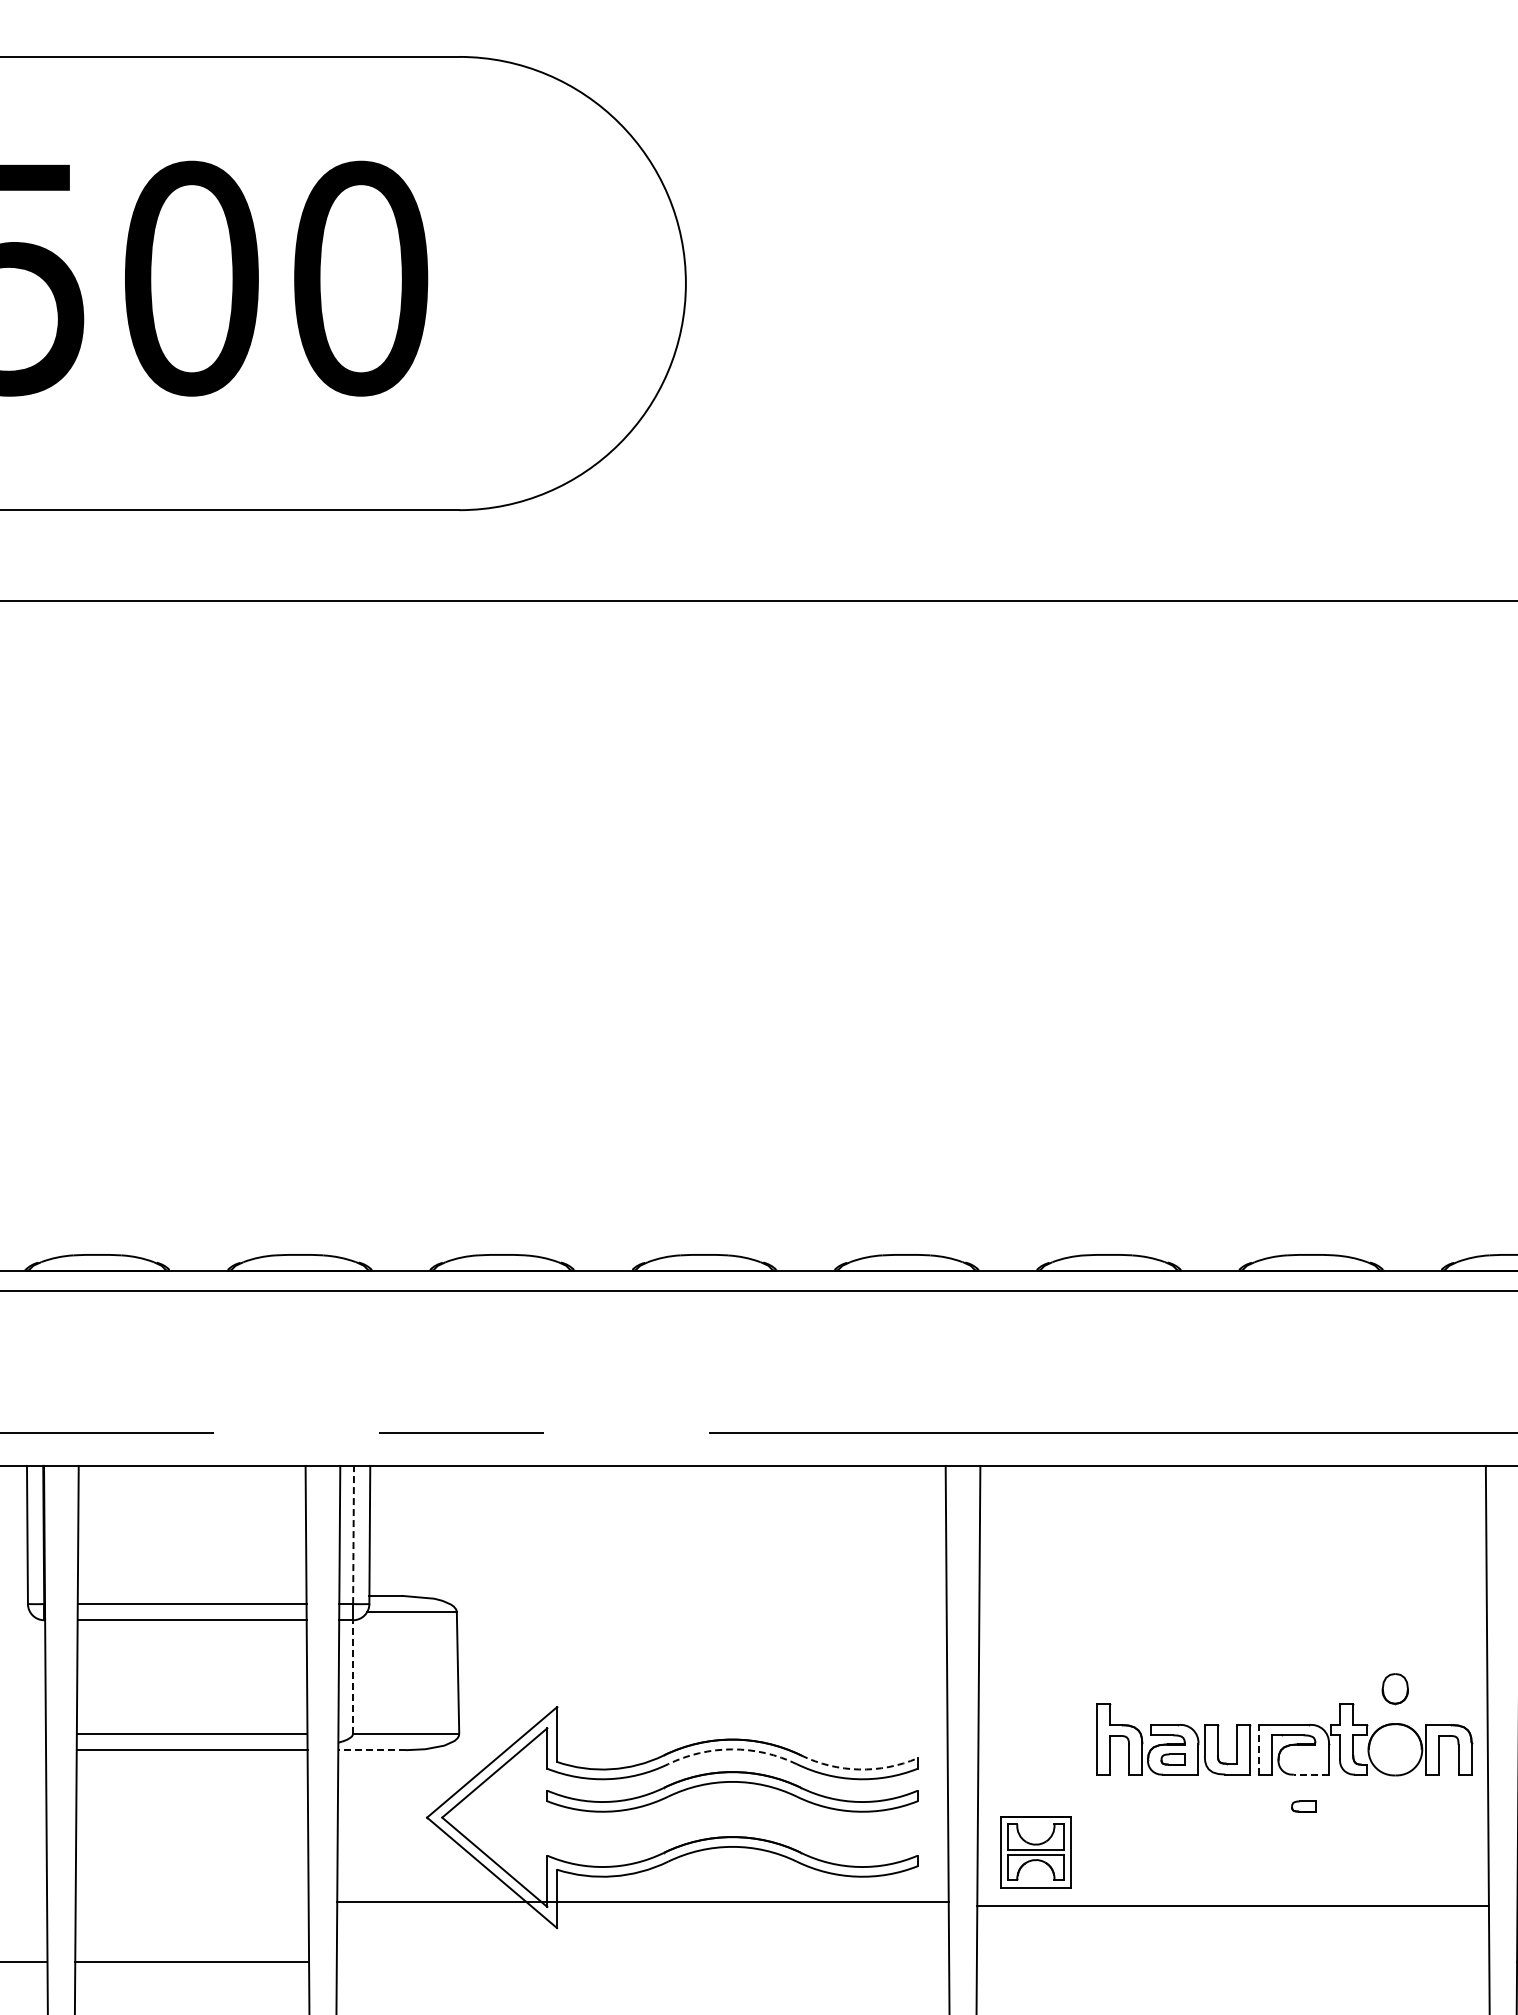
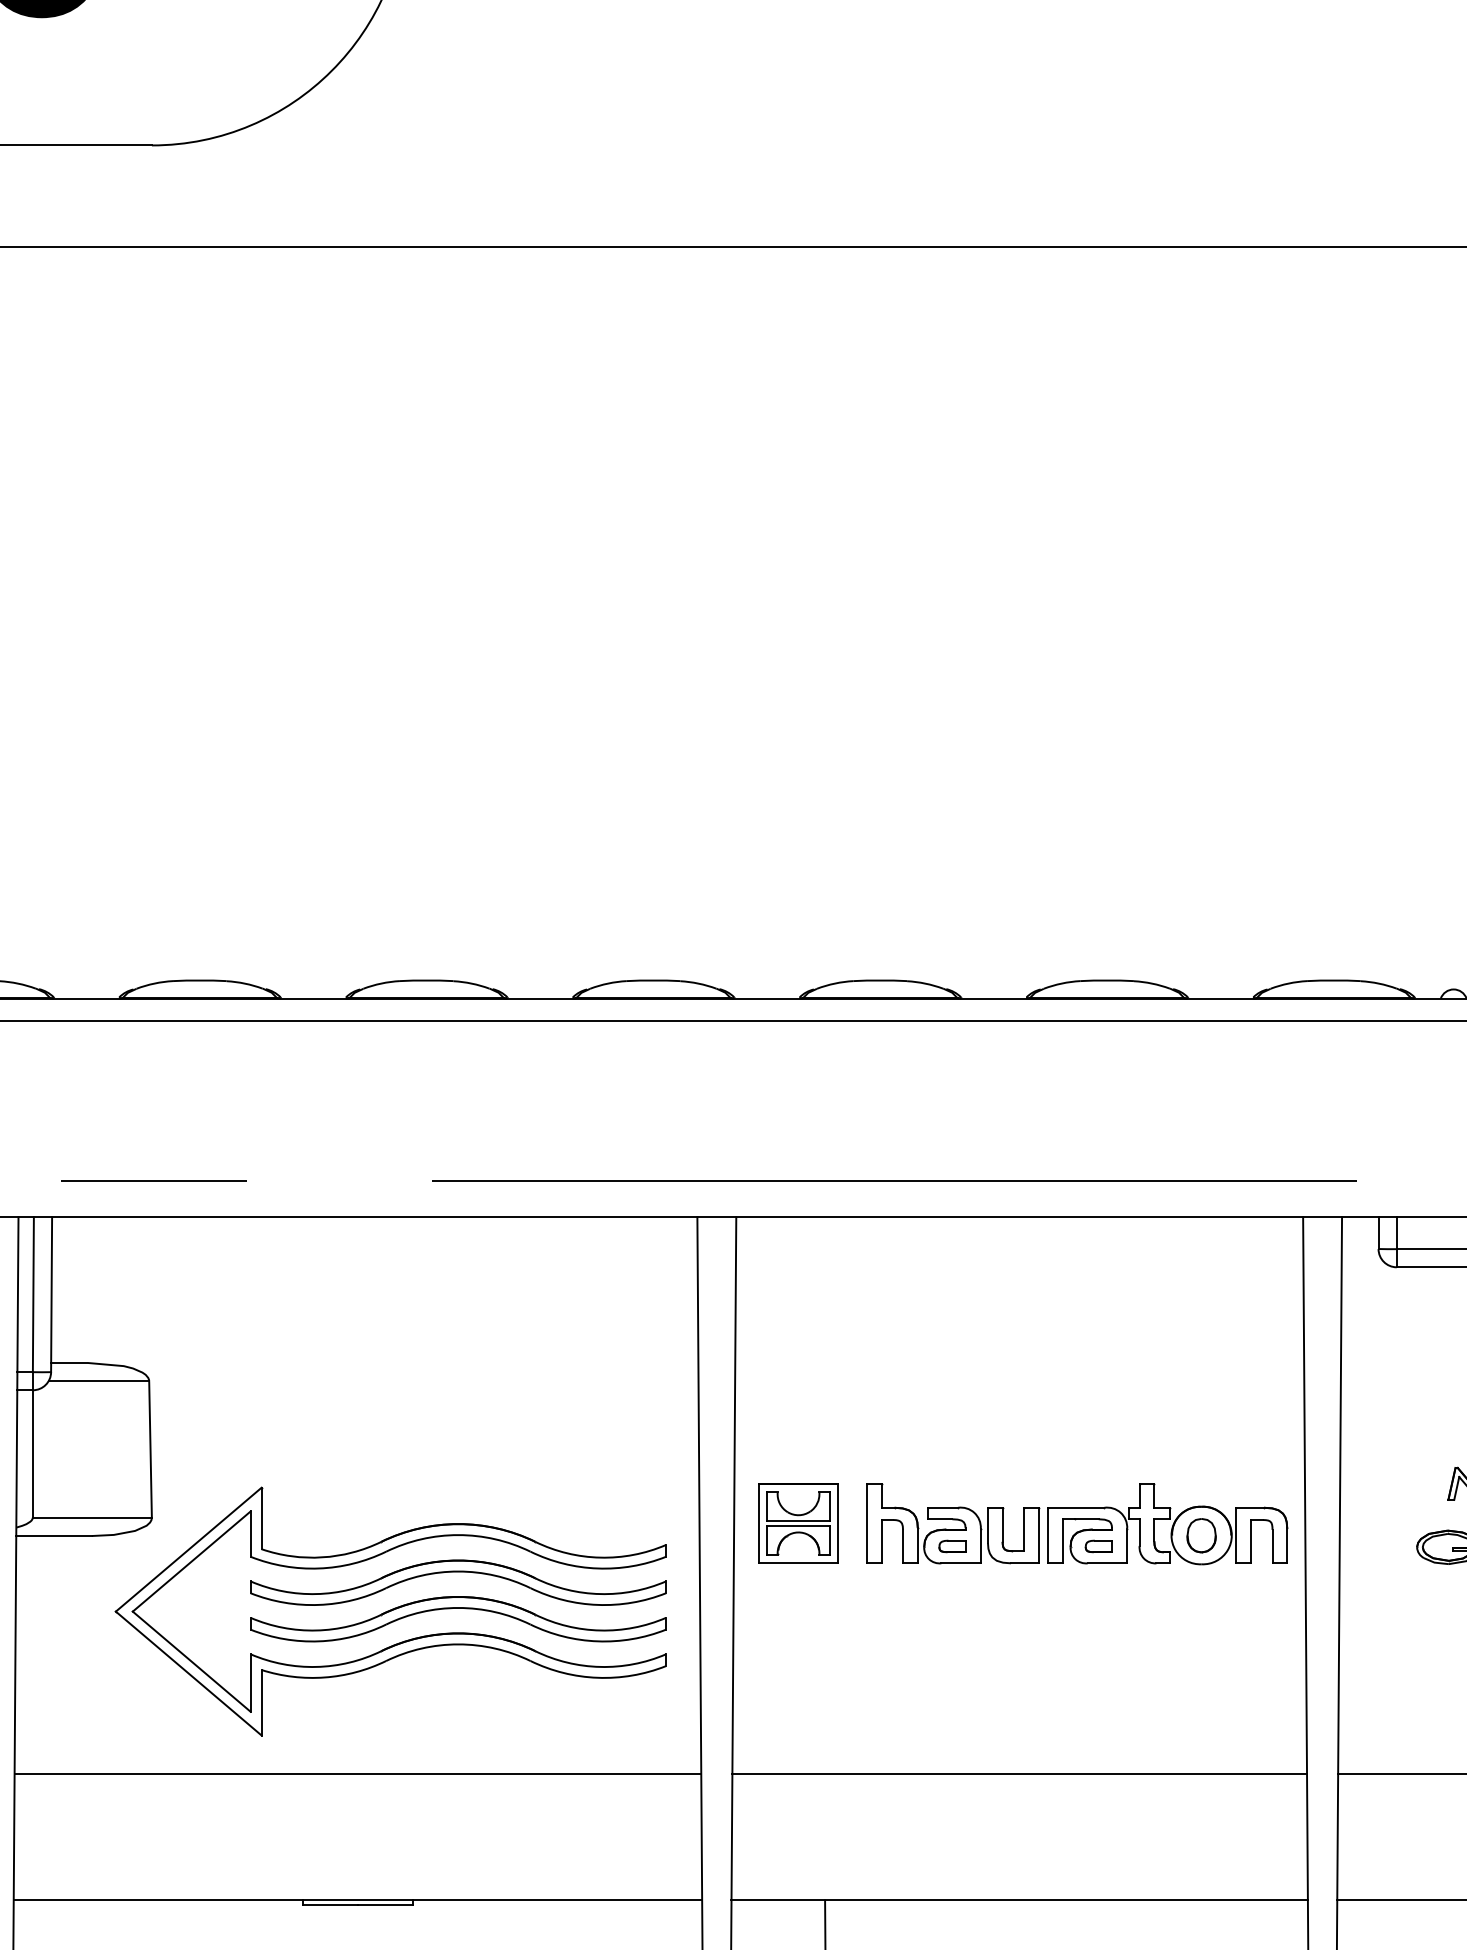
line: (353, 1534) -> (33, 1294), dashed -> solid
line: (352, 1677) -> (32, 1454), dashed -> solid
part: (1394, 1689) -> (1200, 1536), moved
arc: (732, 1749) -> (458, 1535), dashed -> solid
line: (1258, 1749) -> (1048, 1535), dashed -> solid
line: (372, 1750) -> (54, 1536), dashed -> solid
arc: (859, 1769) -> (600, 1557), dashed -> solid
line: (1311, 1774) -> (1107, 1563), dashed -> solid
part: (1303, 1806) -> (1098, 1546), moved
part: (732, 1815) -> (458, 1609), added
part: (1035, 1852) -> (798, 1524), moved
line: (642, 1902) -> (357, 1774), moved
line: (1232, 1906) -> (1019, 1774), moved

